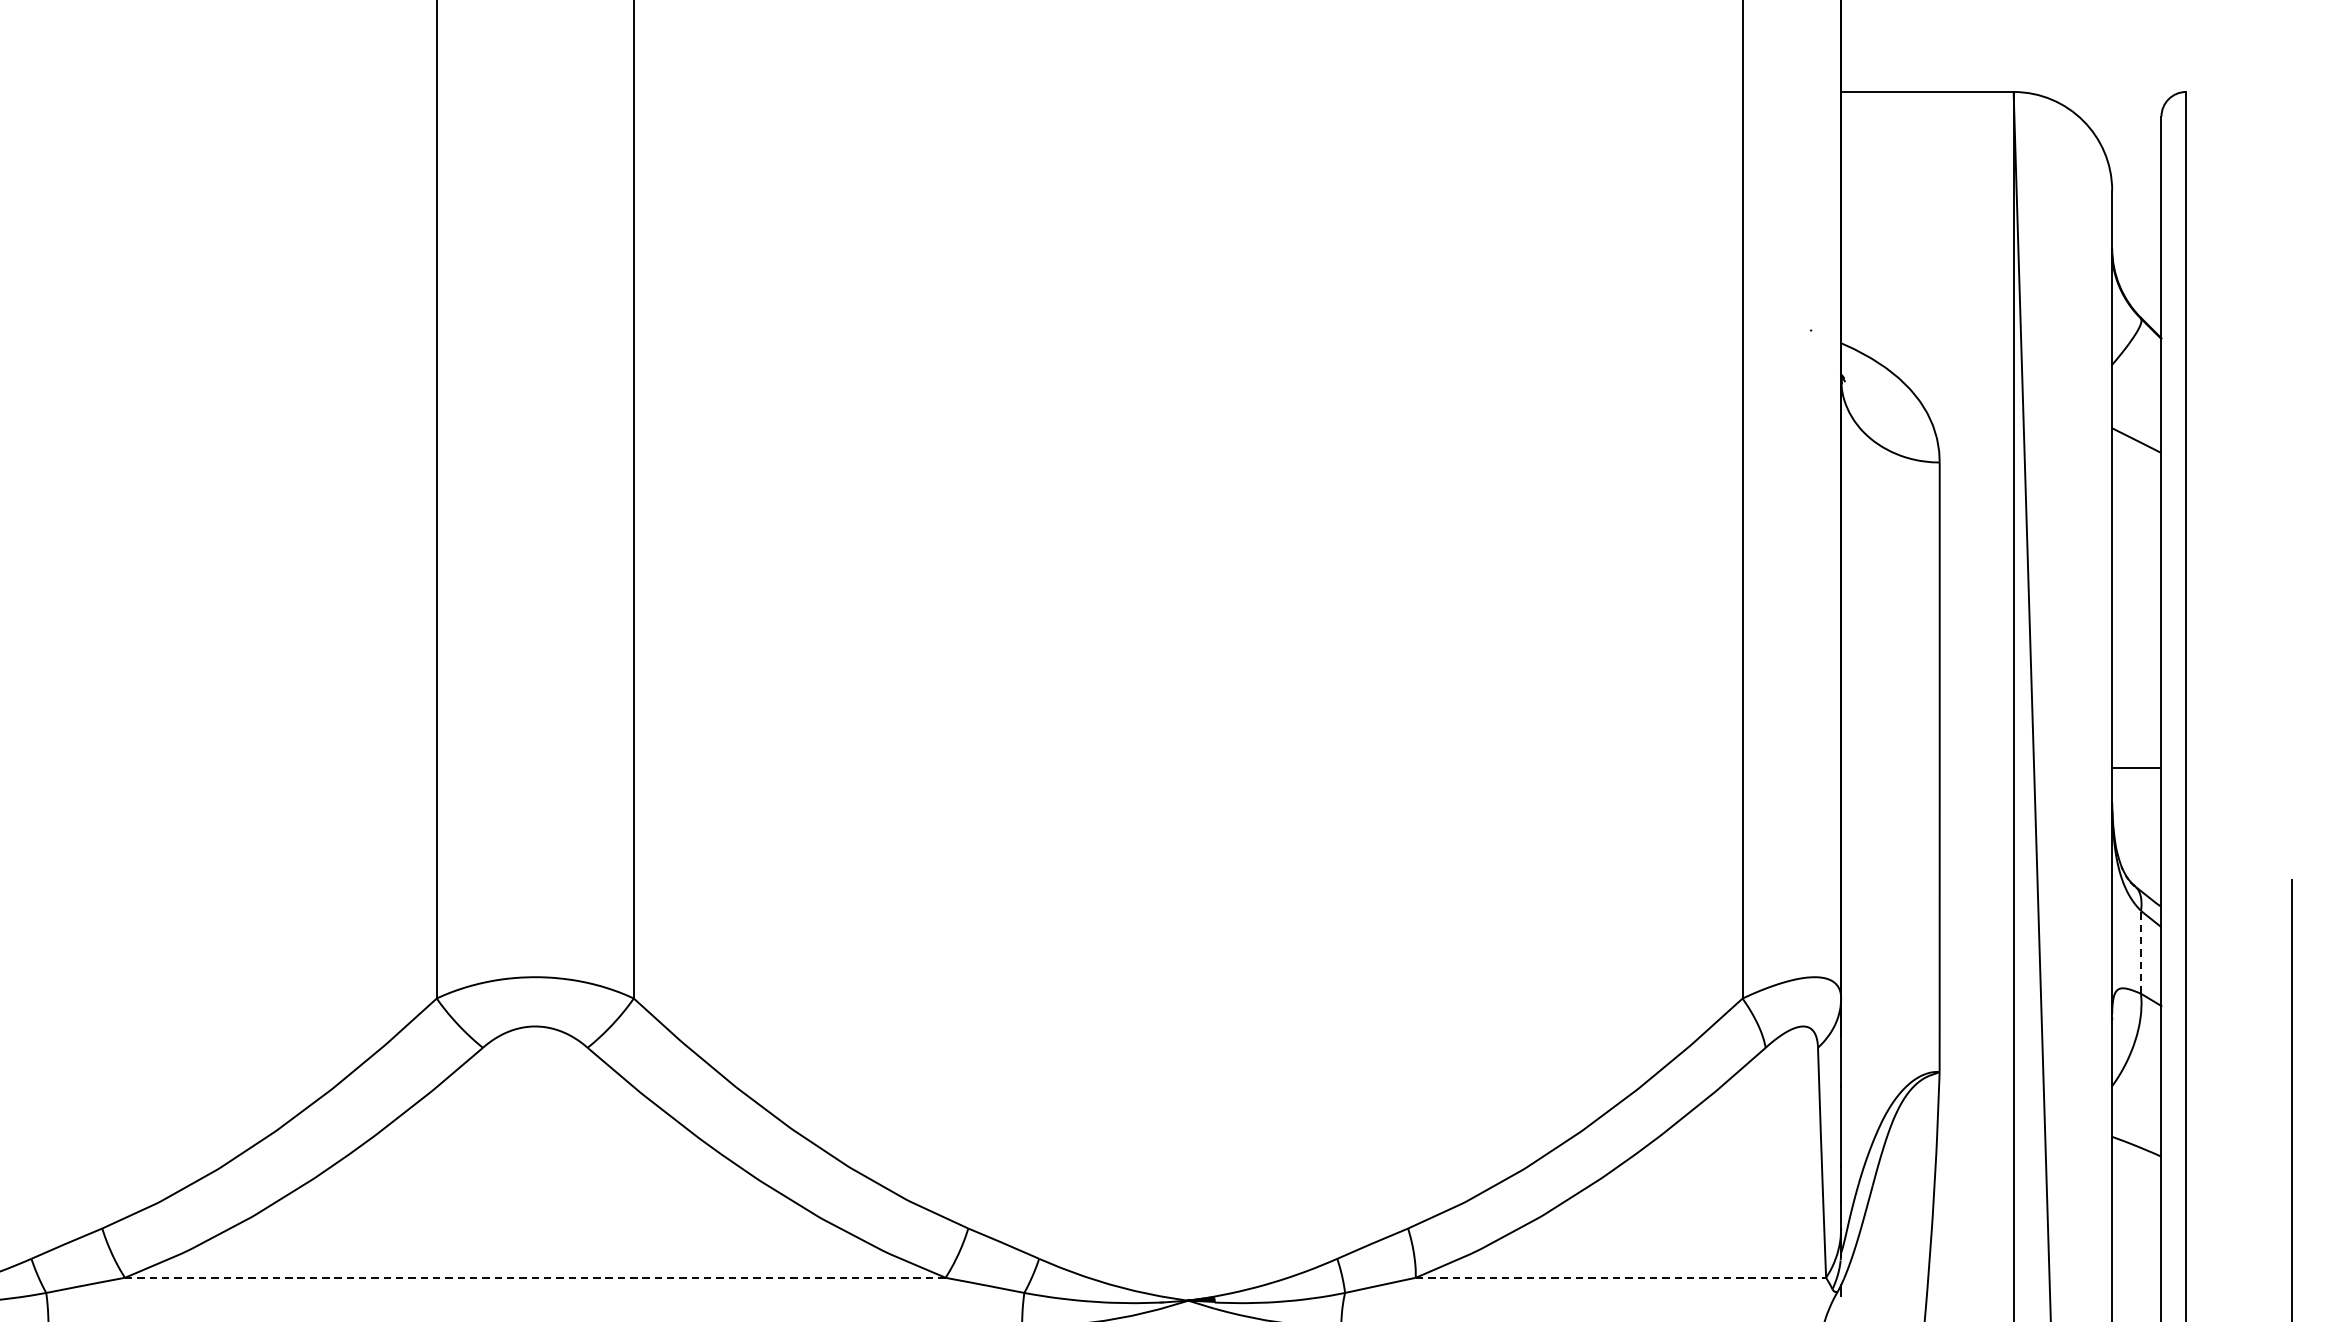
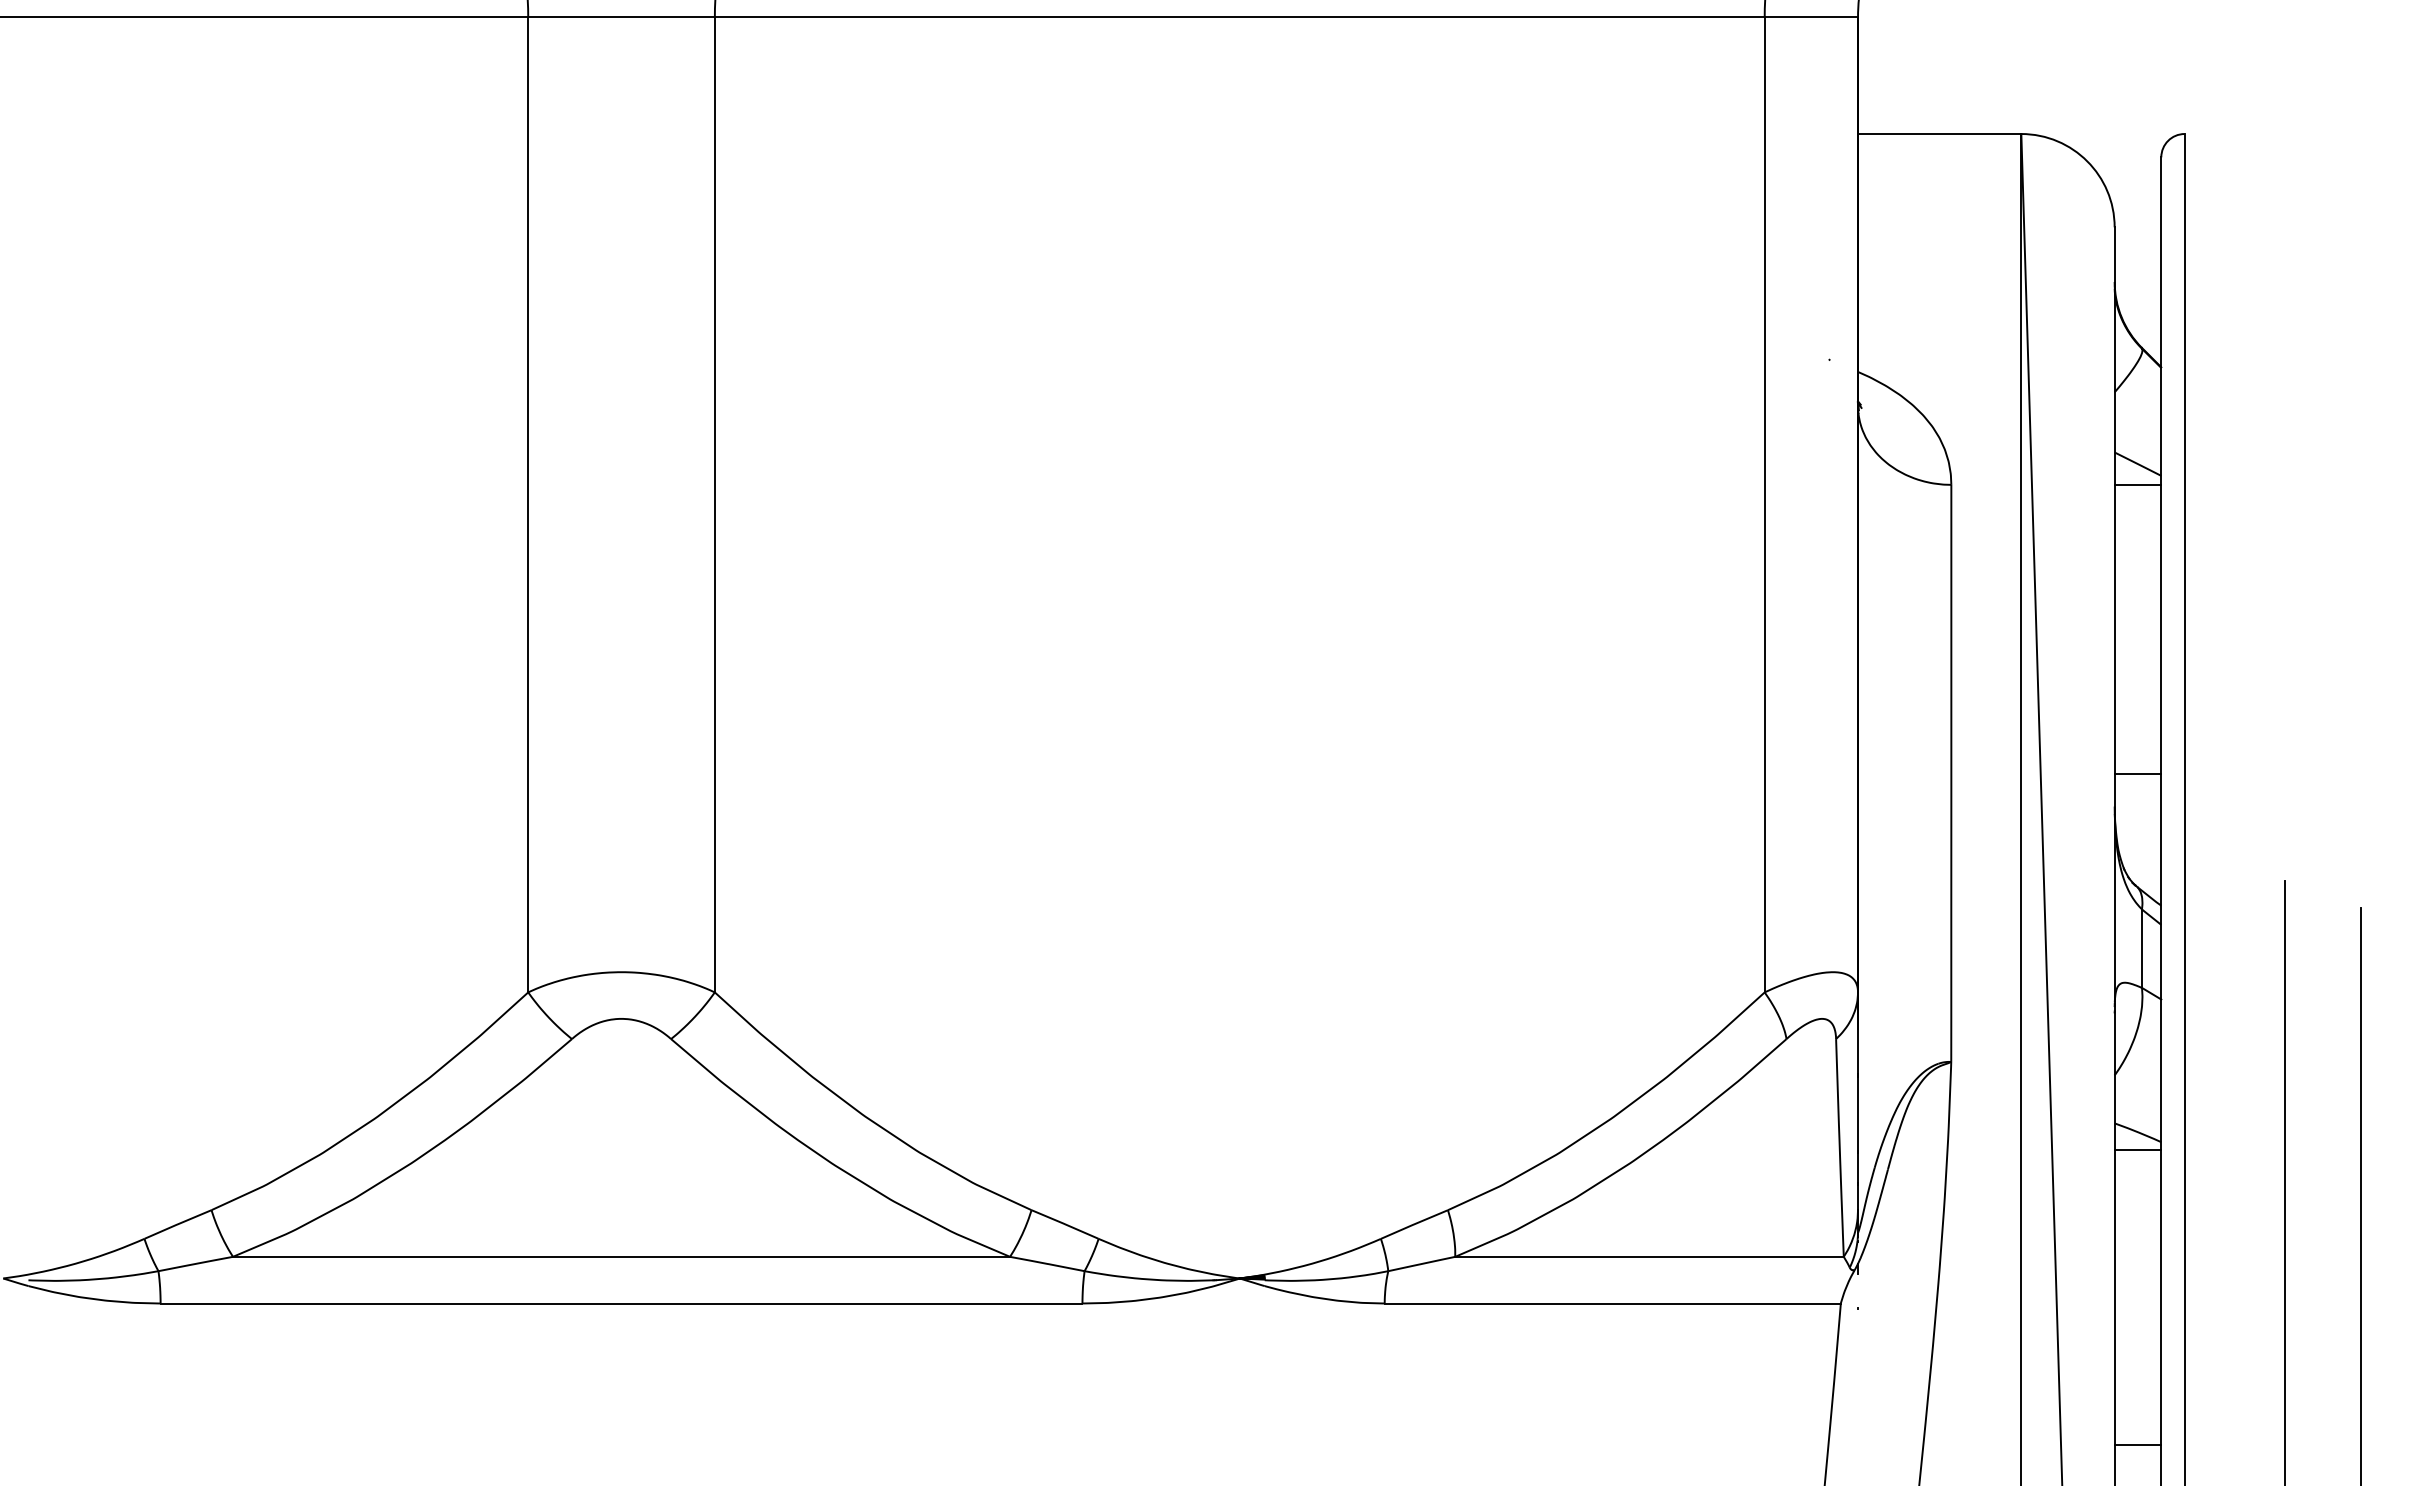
line: (2136, 462) -> (2137, 484), added
line: (2141, 952) -> (2142, 948), dashed -> solid
line: (2136, 1165) -> (2137, 1150), added
line: (535, 1277) -> (621, 1256), dashed -> solid
line: (1621, 1277) -> (1650, 1256), dashed -> solid

